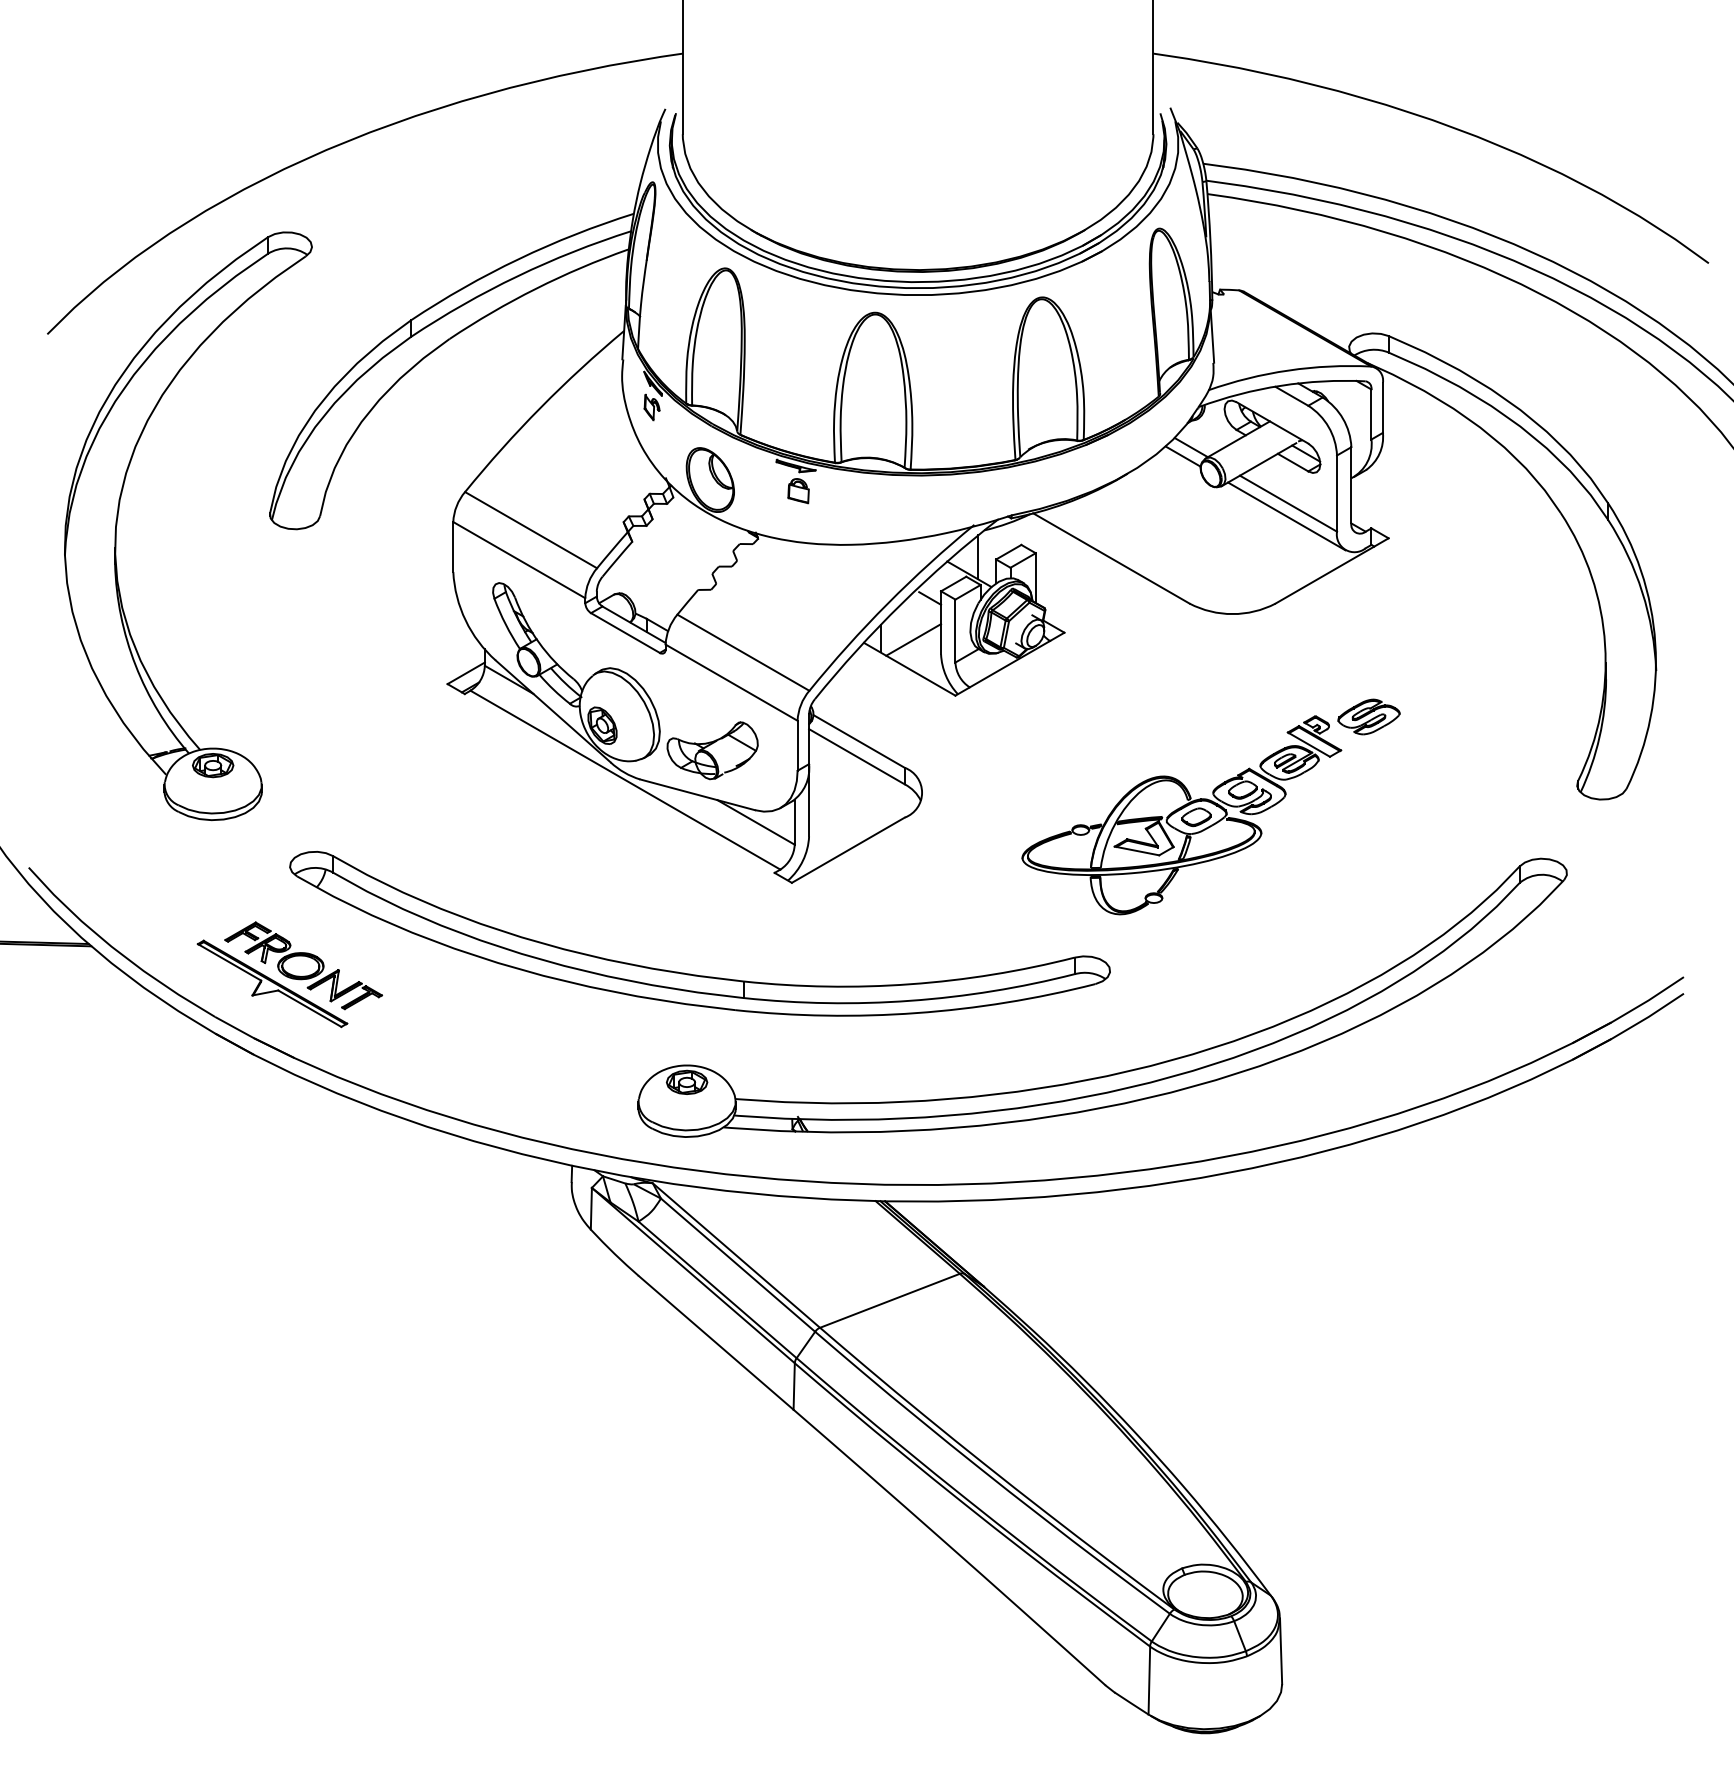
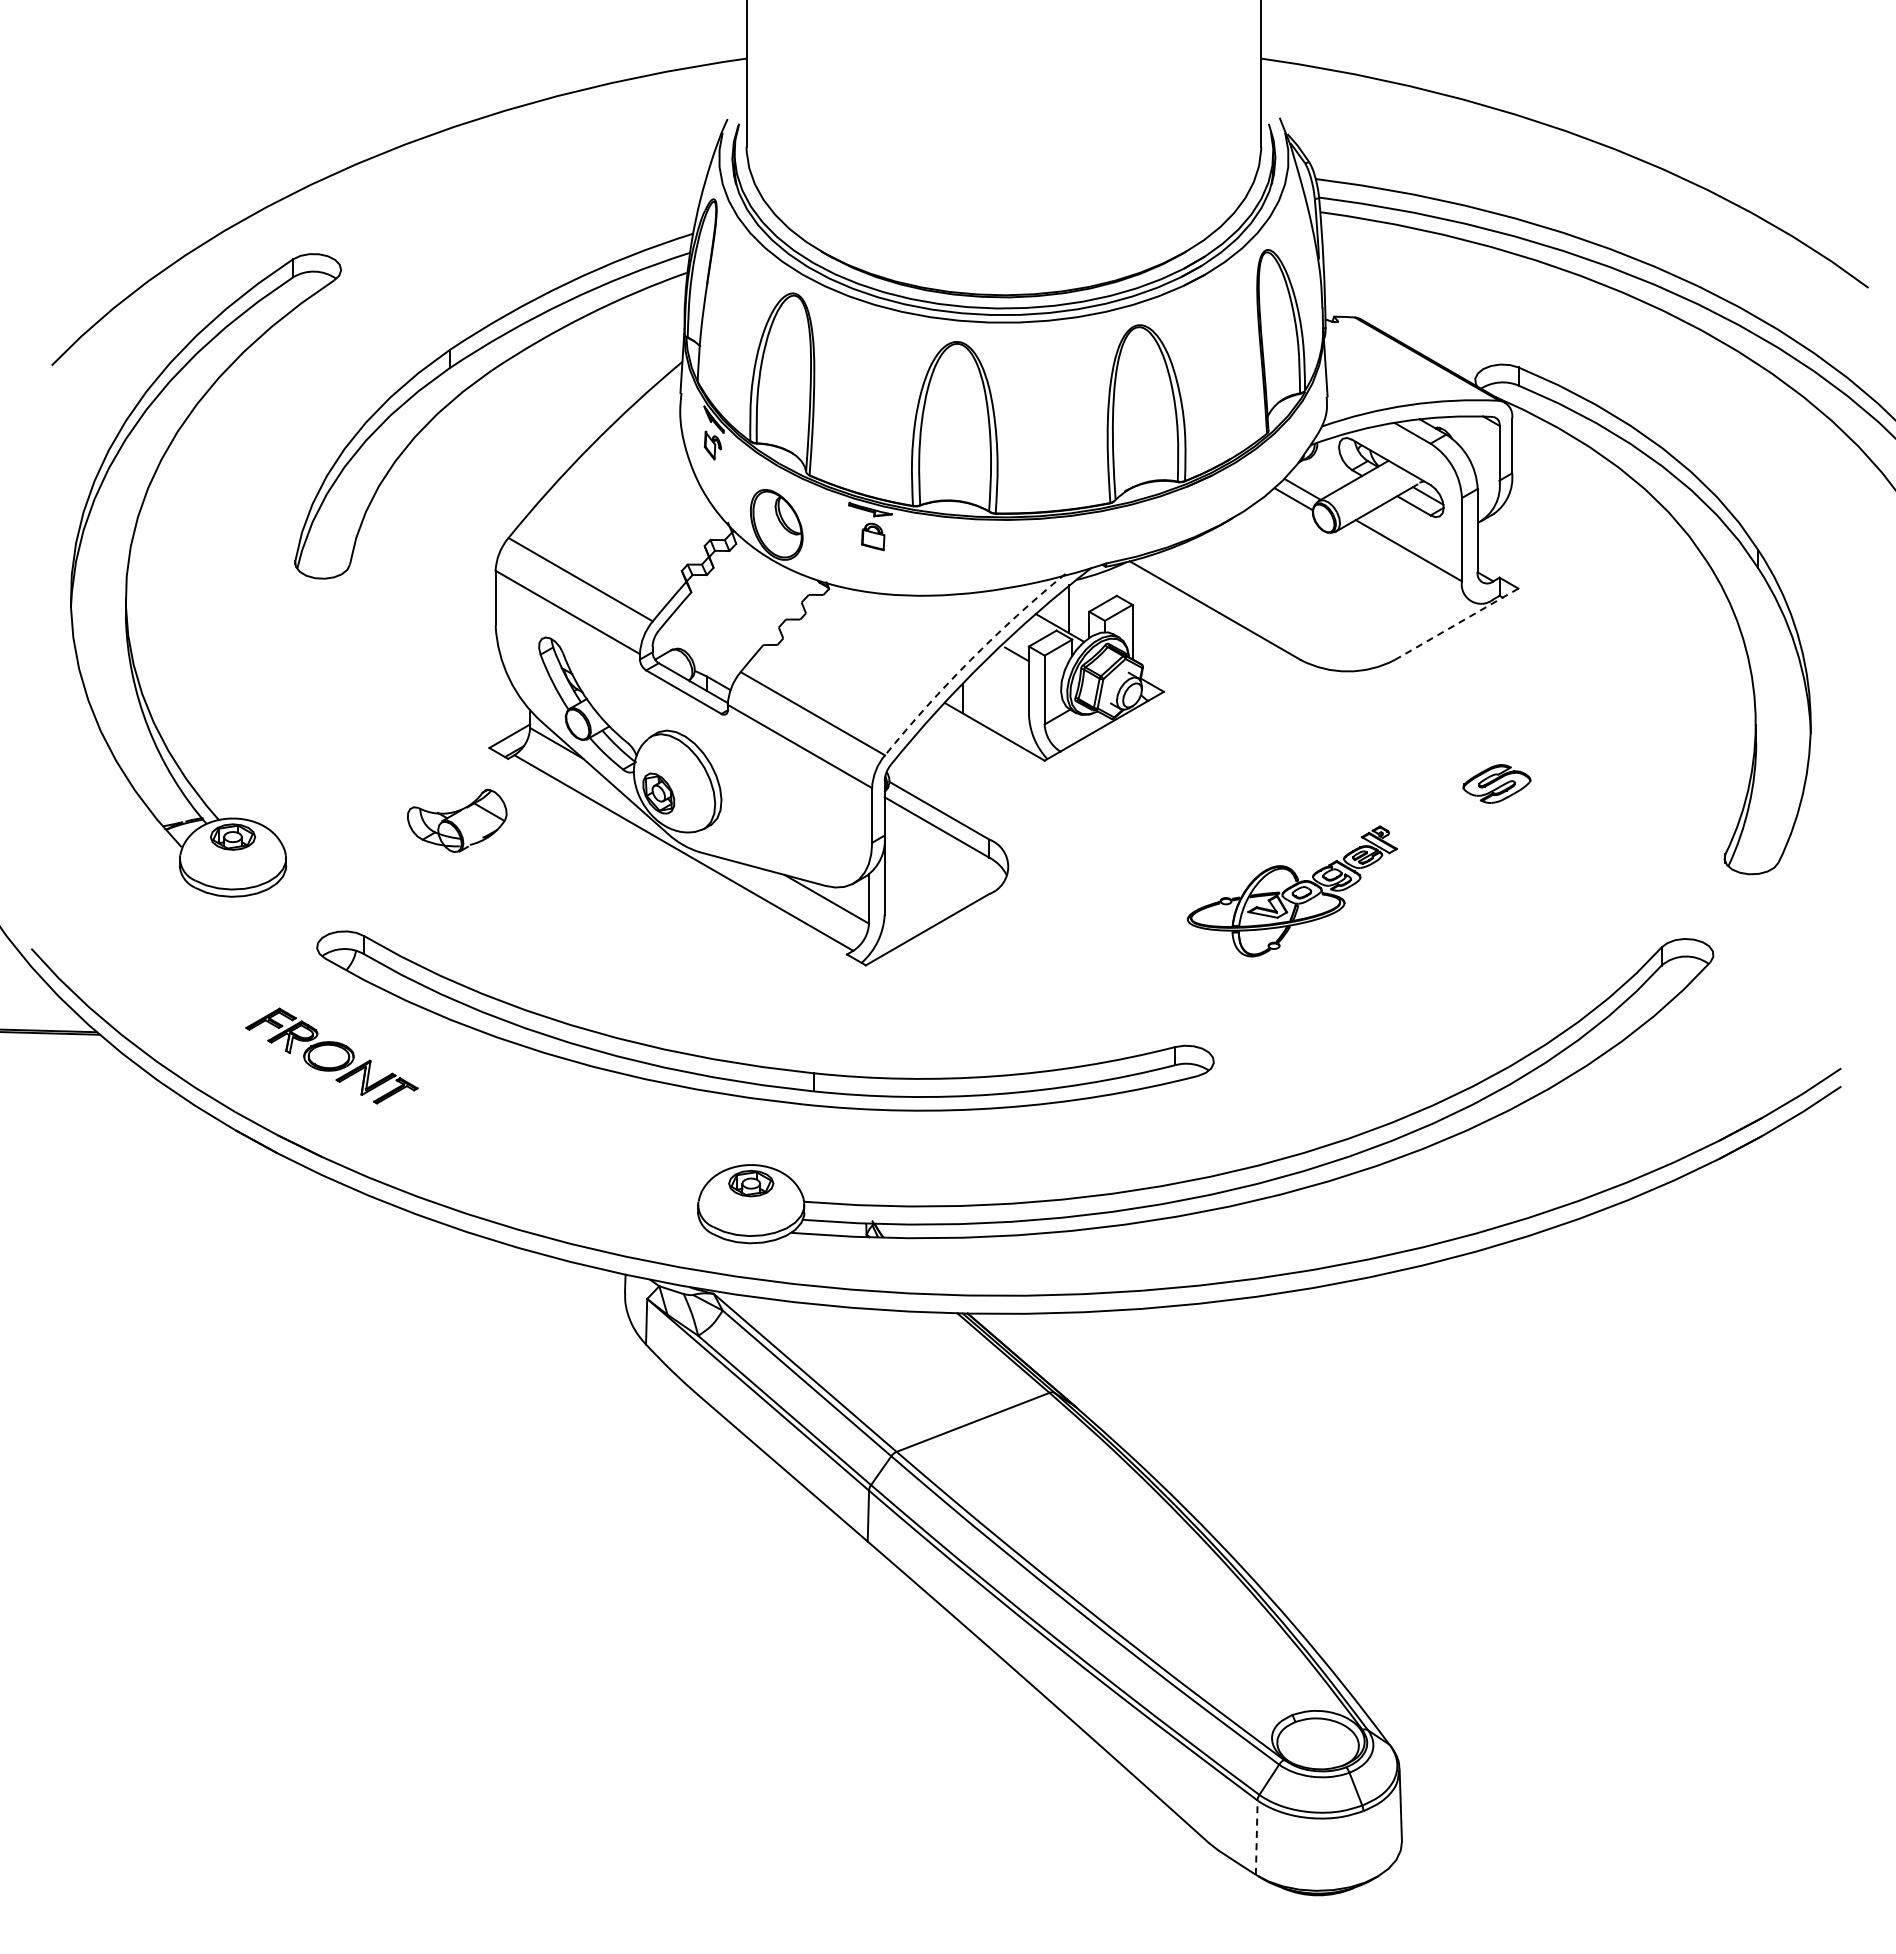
line: (1286, 516) -> (1406, 564), removed
line: (1332, 571) -> (1457, 624), solid -> dashed
arc: (887, 604) -> (970, 660), solid -> dashed
line: (914, 639) -> (999, 699), removed
part: (712, 750) -> (457, 820), moved
part: (1182, 815) -> (1292, 891), size x0.6
part: (272, 983) -> (297, 1075), removed
line: (1149, 1680) -> (1256, 1837), solid -> dashed

